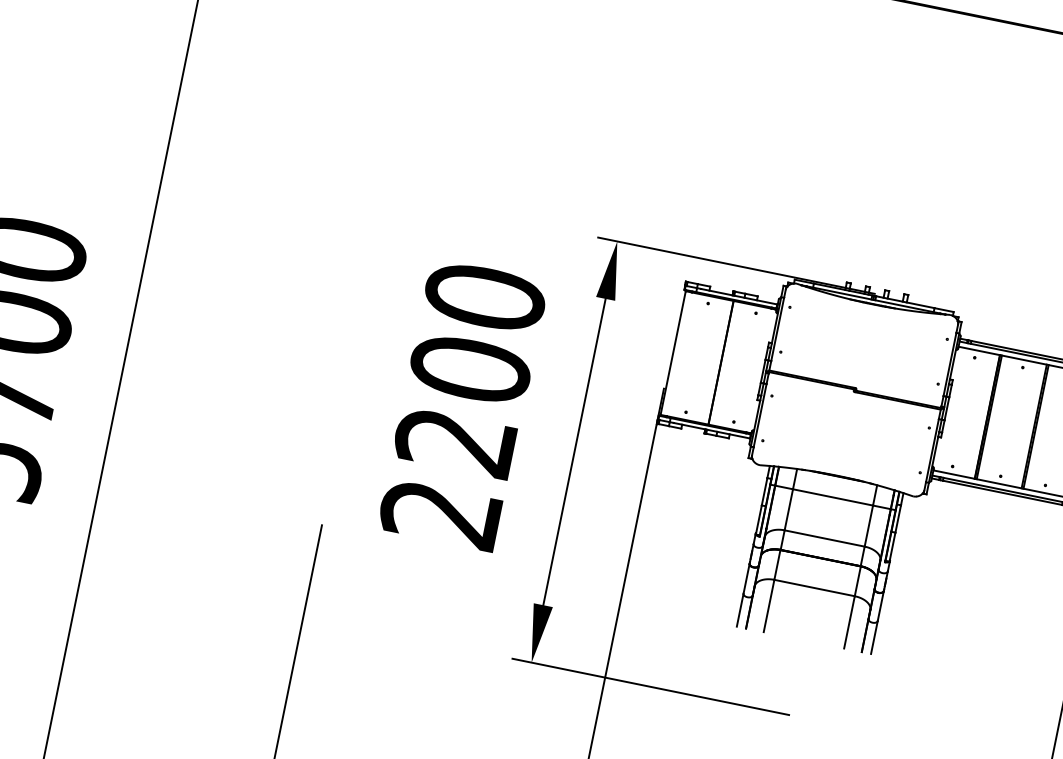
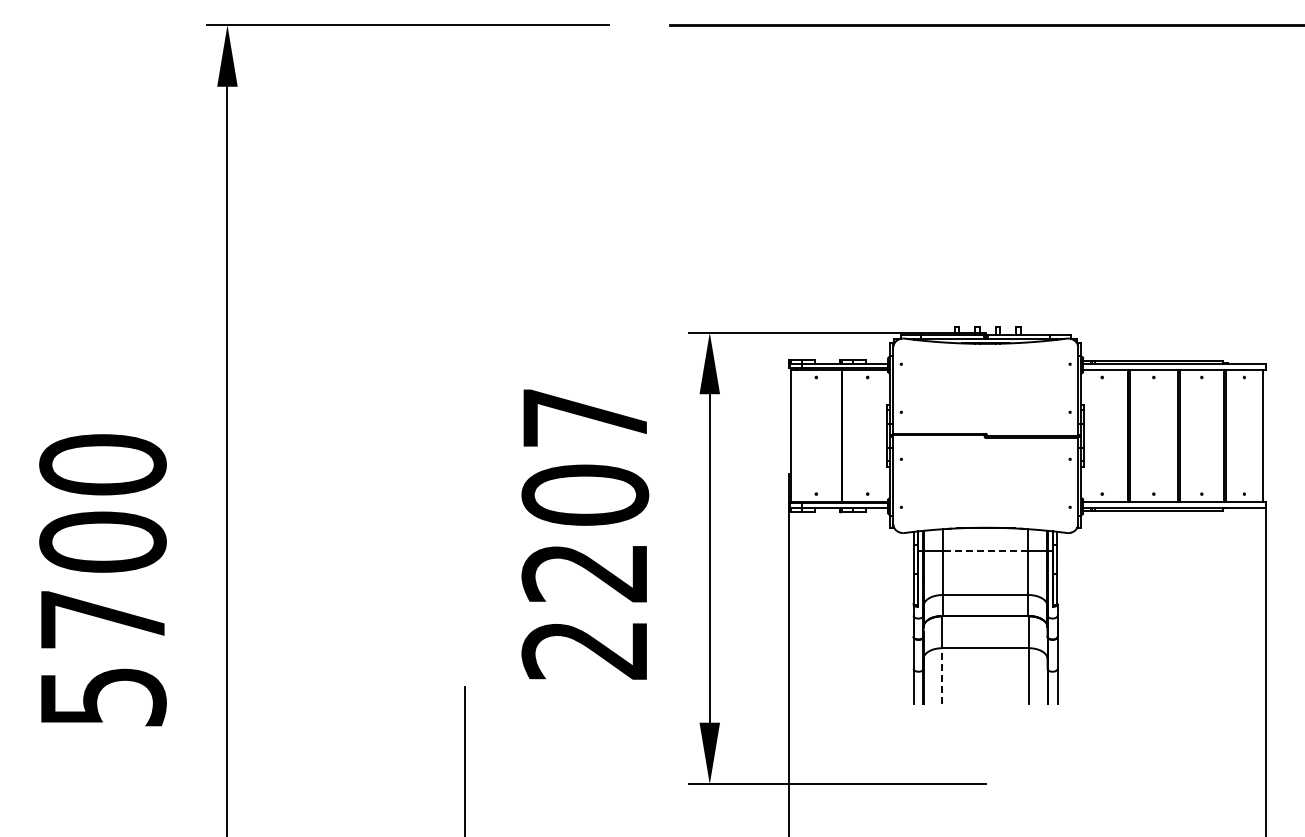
text: (485, 297) -> (585, 417), 2200 -> 2207
line: (832, 497) -> (985, 551), solid -> dashed
line: (769, 605) -> (942, 675), solid -> dashed

